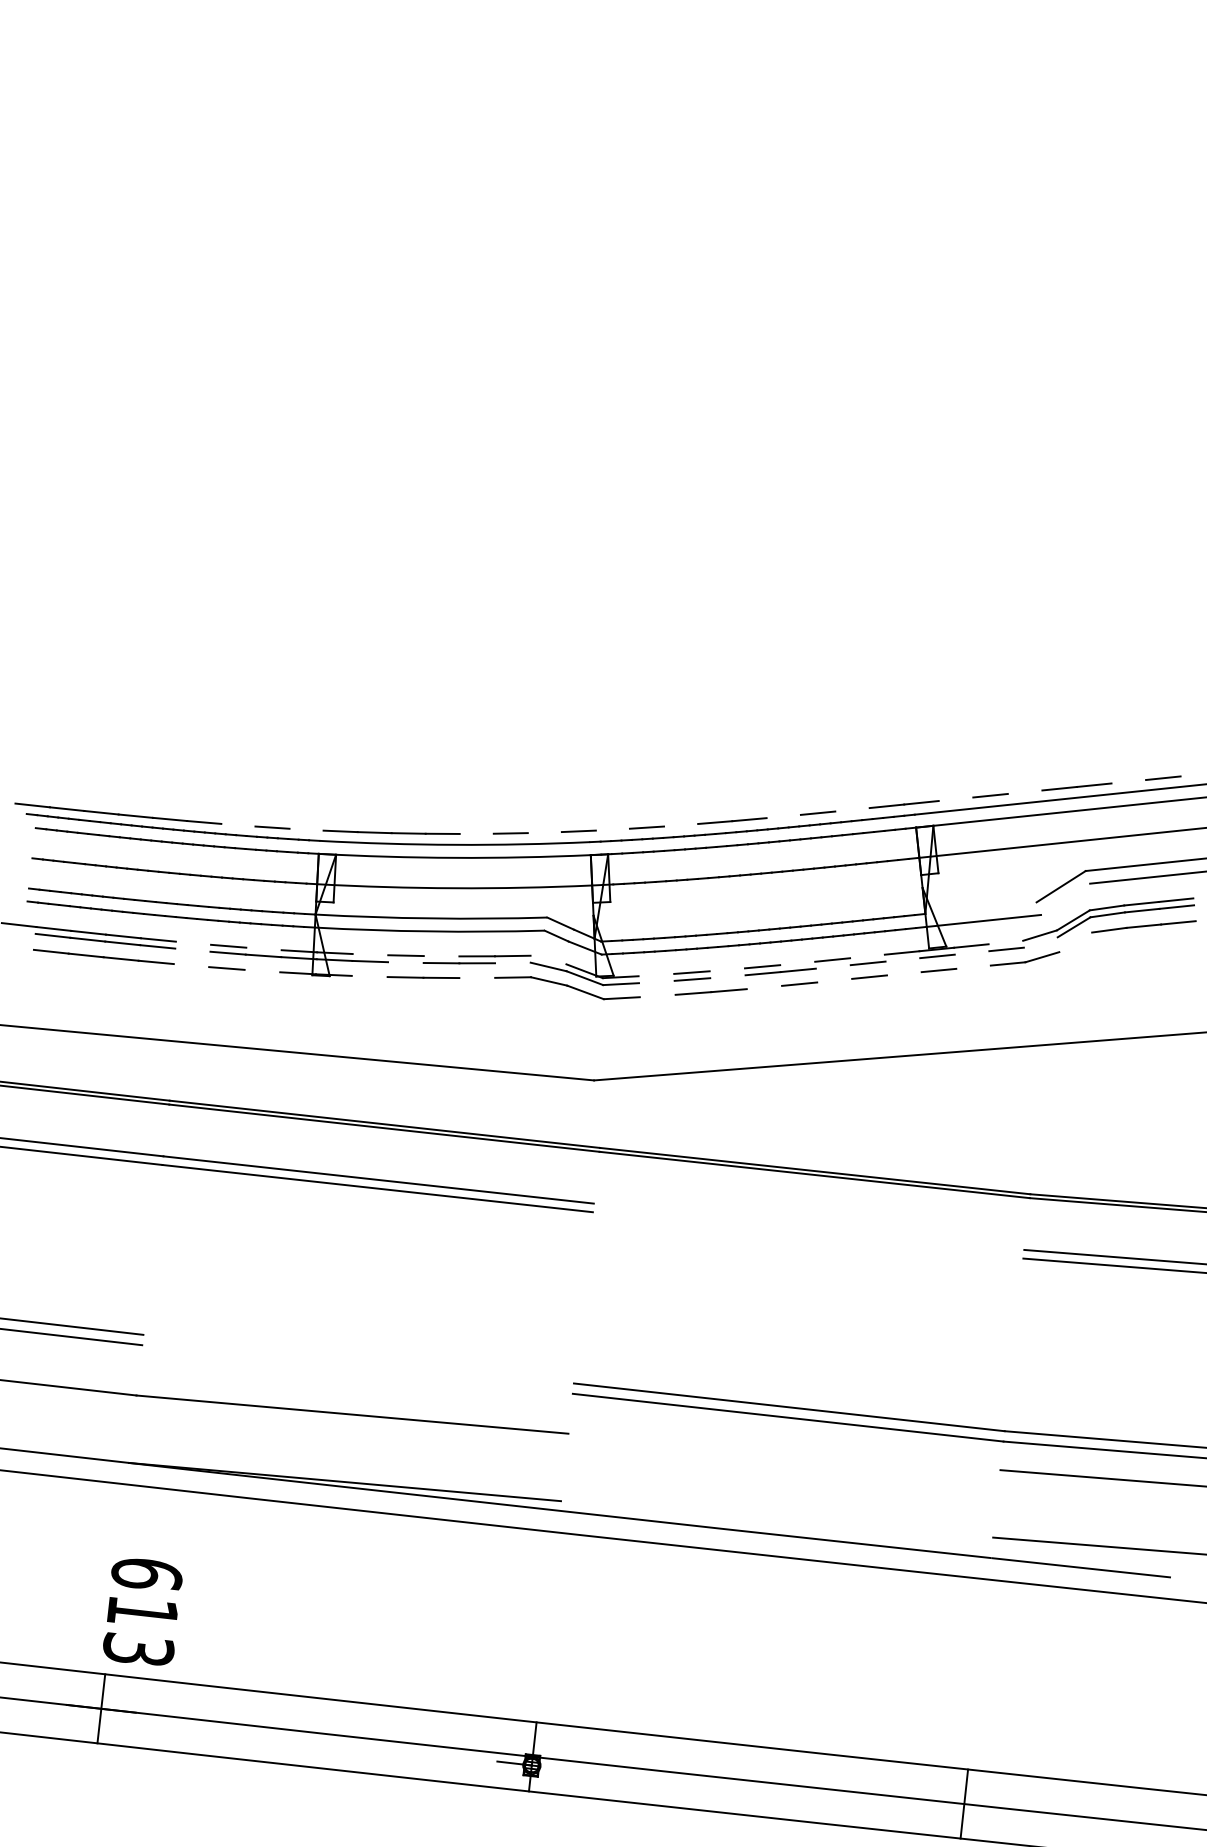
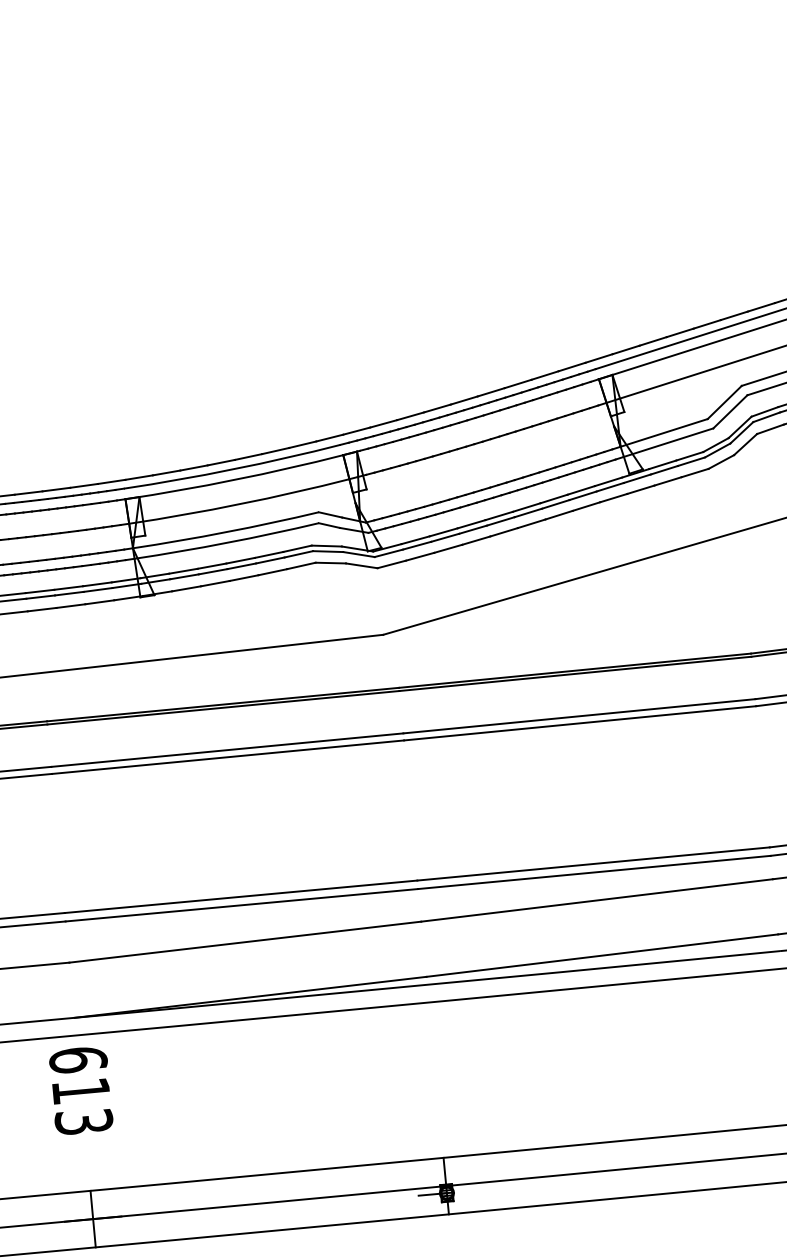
line: (1128, 781) -> (761, 307), added
line: (1024, 791) -> (679, 332), added
line: (955, 799) -> (625, 350), added
line: (852, 809) -> (545, 375), added
line: (783, 816) -> (491, 392), added
line: (238, 824) -> (56, 489), added
line: (681, 824) -> (410, 415), added
line: (306, 829) -> (111, 481), added
line: (612, 829) -> (356, 431), added
line: (544, 832) -> (302, 444), added
line: (476, 833) -> (248, 456), added
line: (1065, 898) -> (730, 411), added
line: (980, 907) -> (663, 432), added
line: (193, 942) -> (39, 590), added
line: (1005, 942) -> (689, 456), added
line: (1040, 942) -> (717, 450), added
line: (1075, 942) -> (745, 444), added
line: (263, 948) -> (96, 584), added
line: (192, 949) -> (40, 596), added
line: (971, 952) -> (663, 469), added
line: (370, 954) -> (183, 571), added
line: (441, 956) -> (240, 560), added
line: (867, 956) -> (581, 490), added
line: (548, 959) -> (326, 545), added
line: (902, 959) -> (609, 486), added
line: (405, 962) -> (212, 571), added
line: (512, 962) -> (298, 554), added
line: (797, 963) -> (526, 507), added
line: (191, 965) -> (42, 609), added
line: (832, 966) -> (555, 504), added
line: (973, 966) -> (667, 480), added
line: (726, 969) -> (470, 524), added
line: (262, 970) -> (99, 601), added
line: (903, 973) -> (613, 498), added
line: (656, 974) -> (415, 539), added
line: (369, 976) -> (186, 588), added
line: (727, 976) -> (472, 529), added
line: (477, 977) -> (272, 571), added
line: (834, 980) -> (558, 515), added
line: (656, 981) -> (416, 545), added
line: (764, 987) -> (504, 532), added
line: (657, 995) -> (419, 556), added
line: (808, 1226) -> (578, 716), added
line: (807, 1235) -> (579, 723), added
line: (358, 1358) -> (240, 896), added
line: (357, 1369) -> (241, 905), added
line: (784, 1451) -> (597, 900), added
line: (777, 1519) -> (602, 955), added
text: (142, 1611) -> (80, 1090), moved

